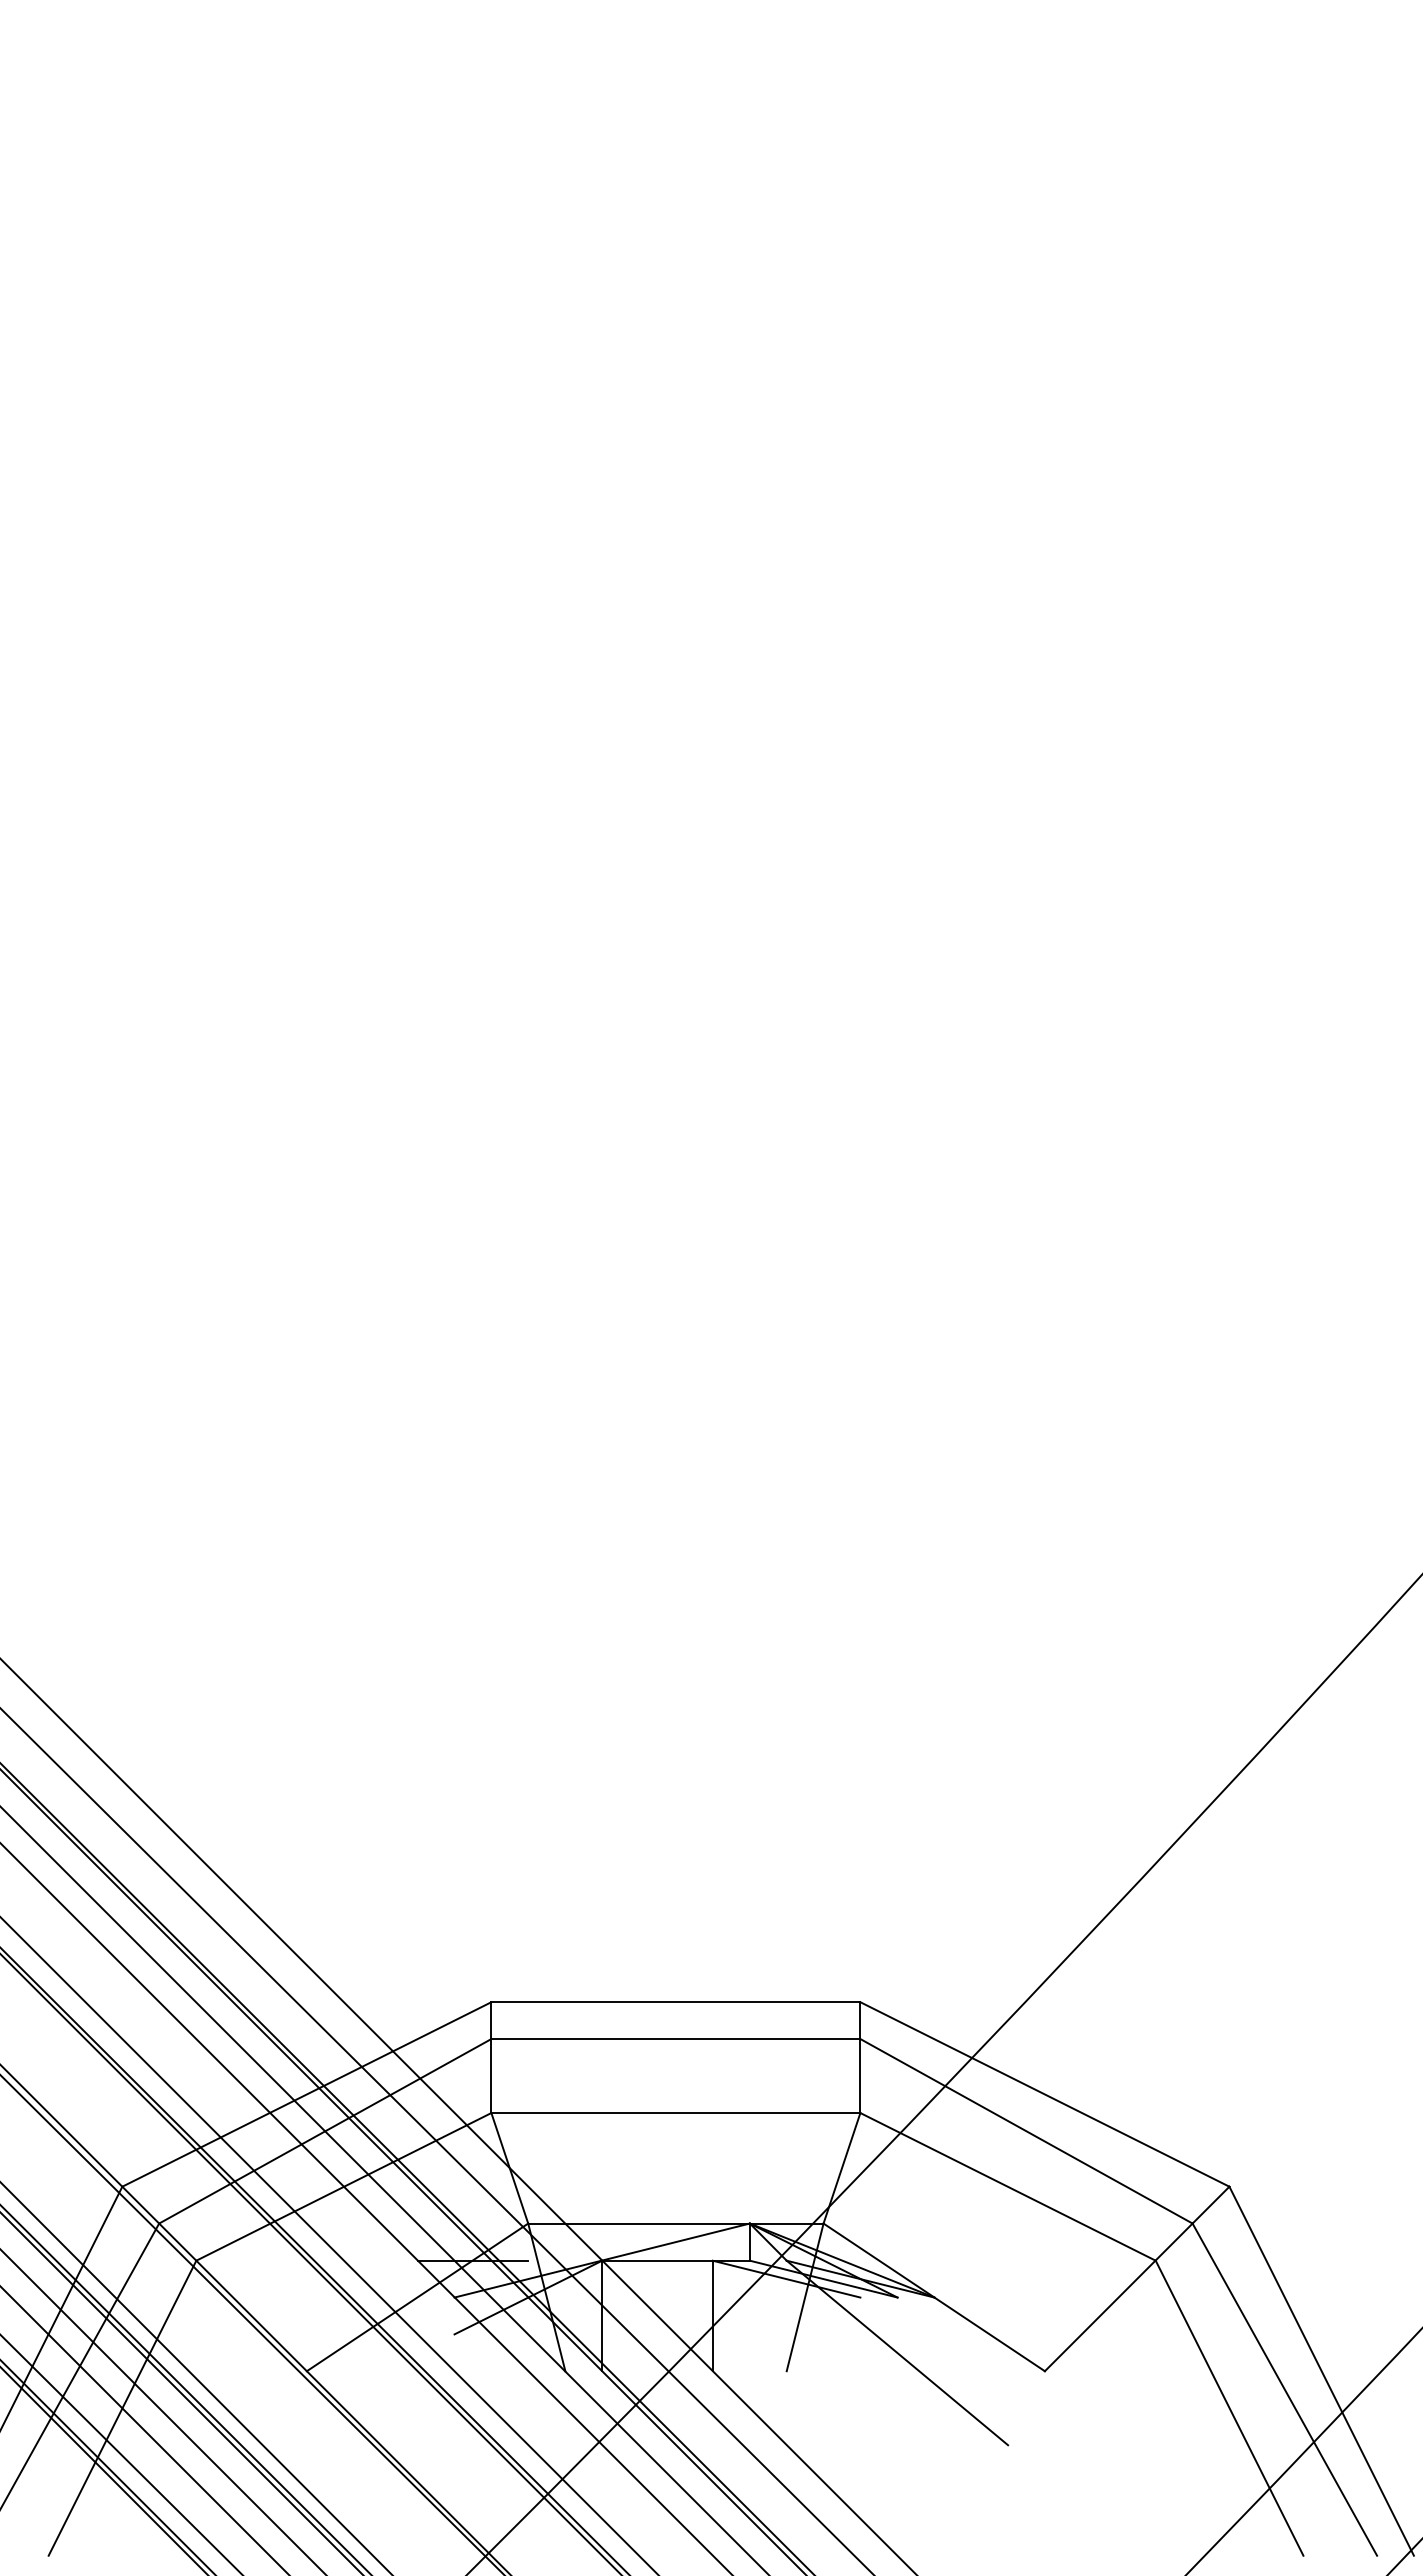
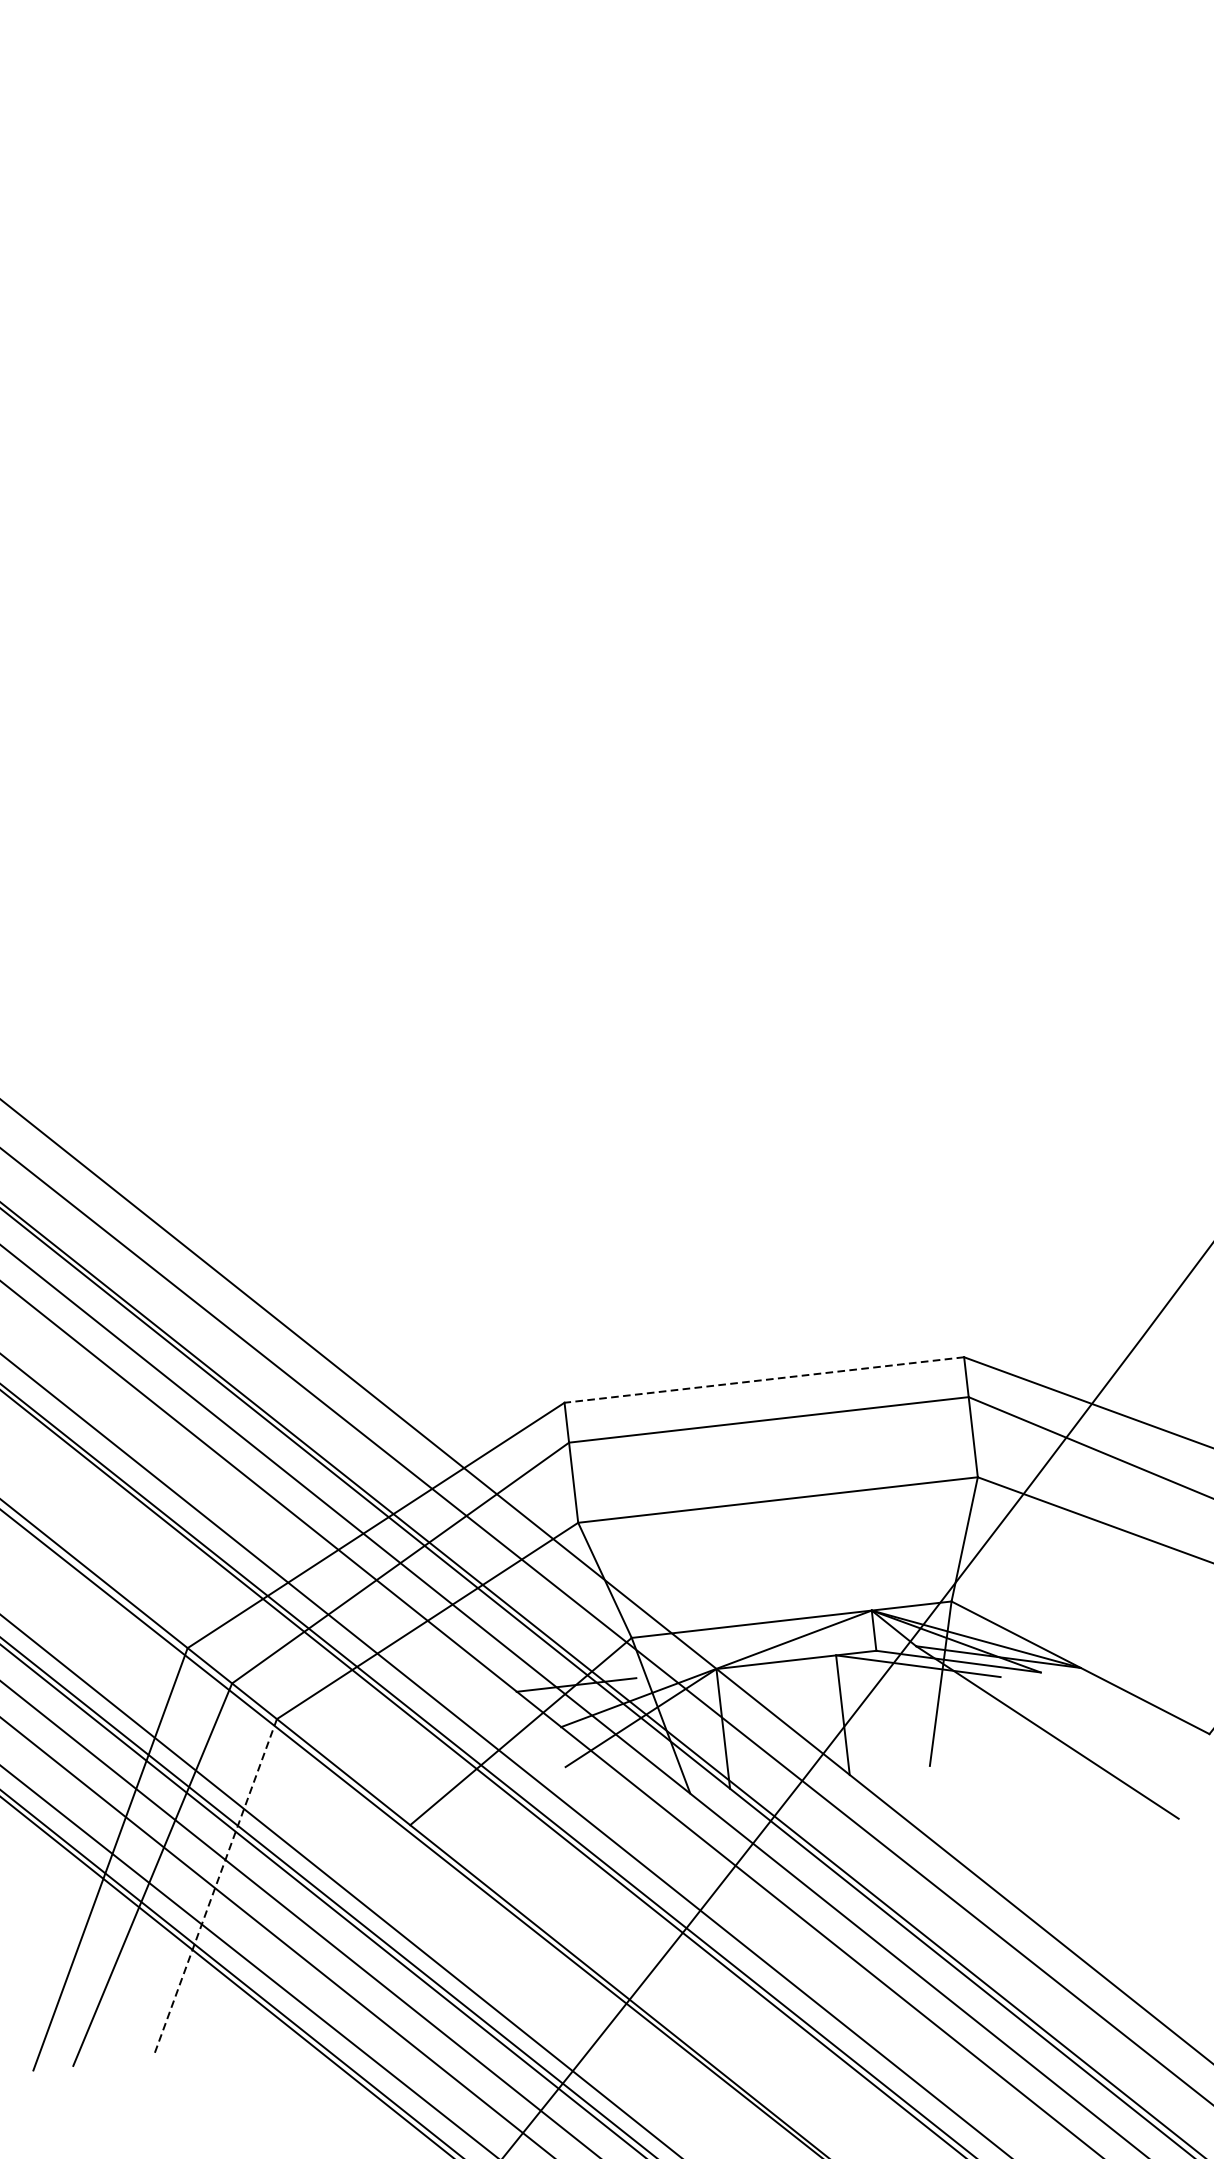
line: (675, 2002) -> (763, 1380), solid -> dashed
line: (122, 2408) -> (215, 1888), solid -> dashed

